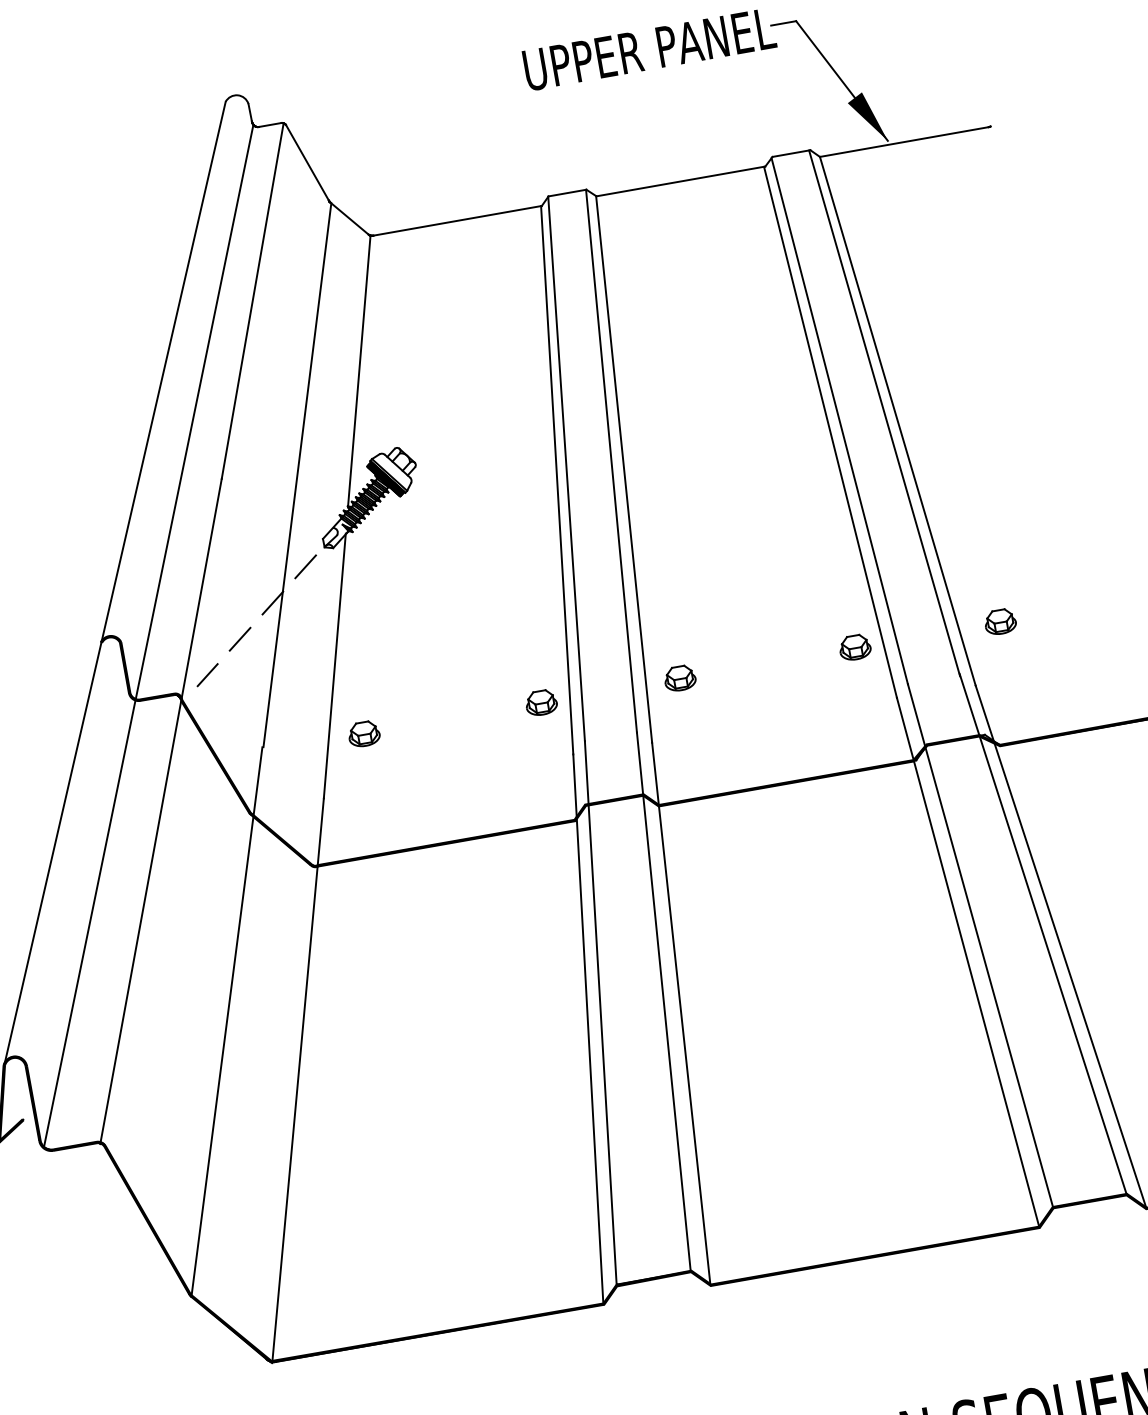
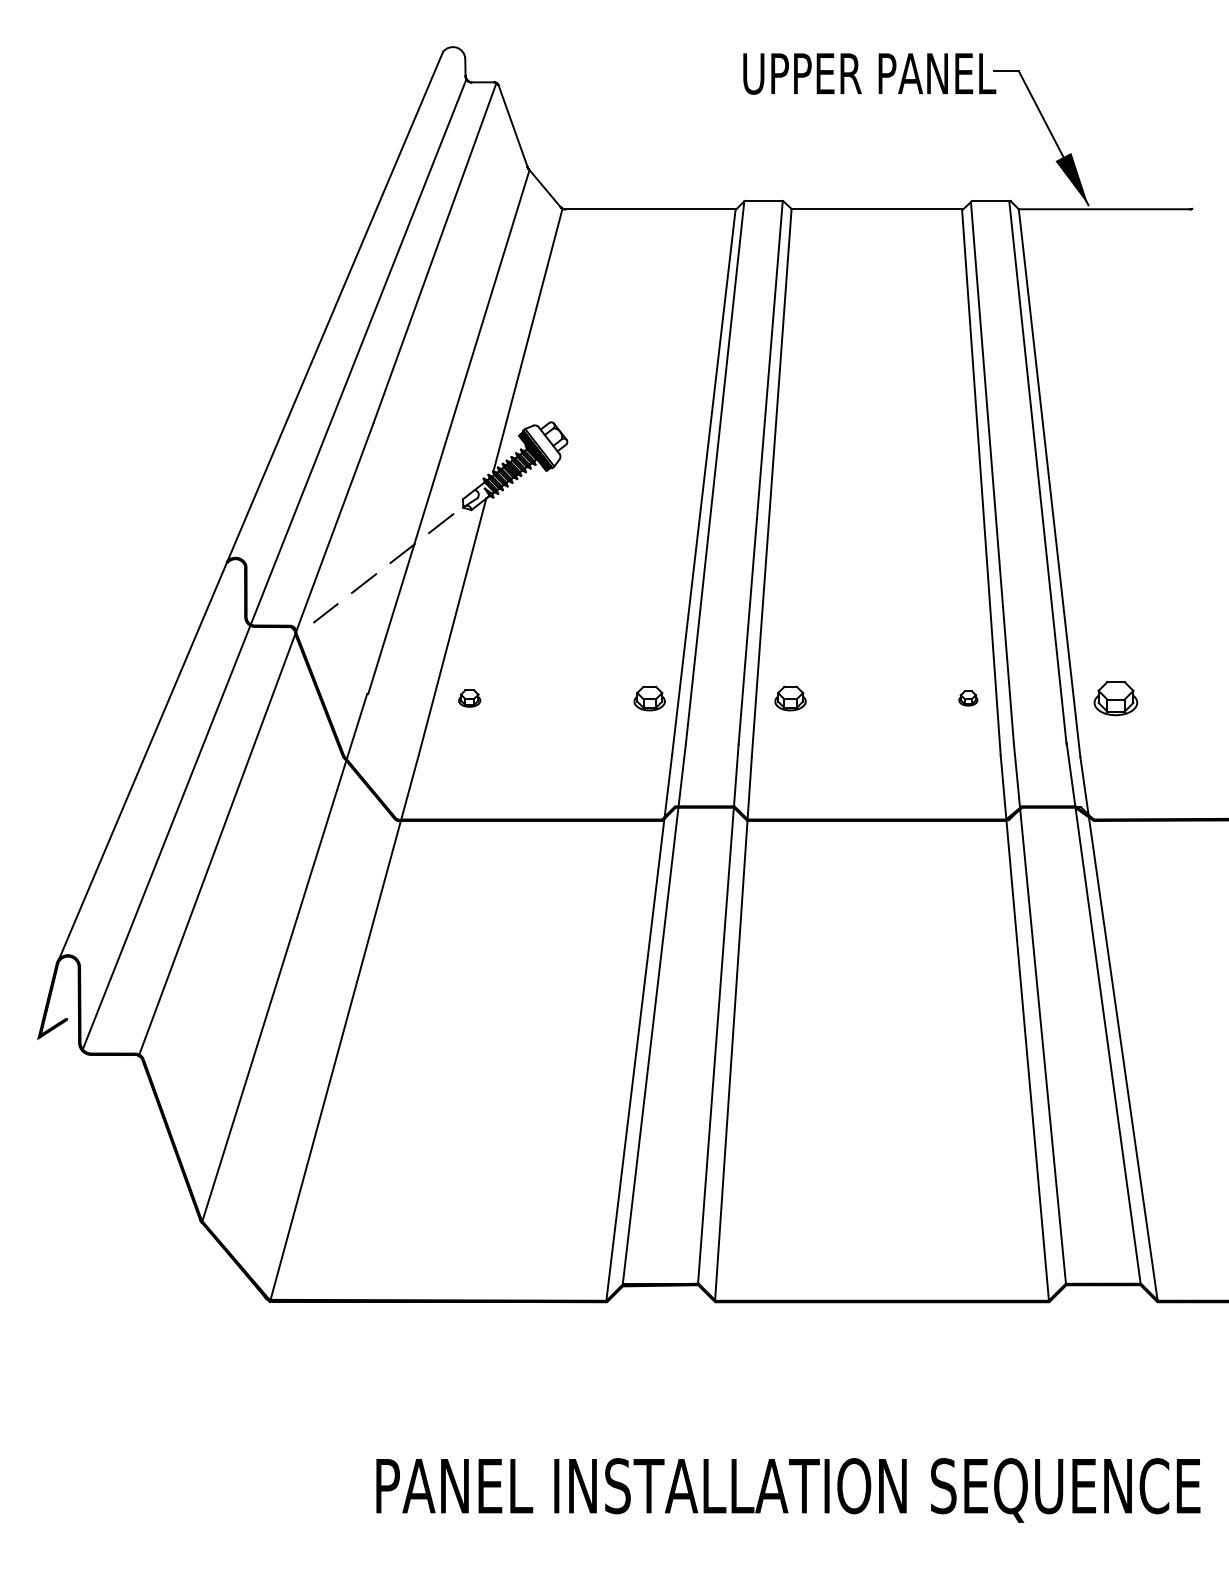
part: (1000, 621) -> (1115, 698), size x1.4
part: (855, 647) -> (968, 698), size x0.6
part: (363, 734) -> (469, 698), size x0.7

